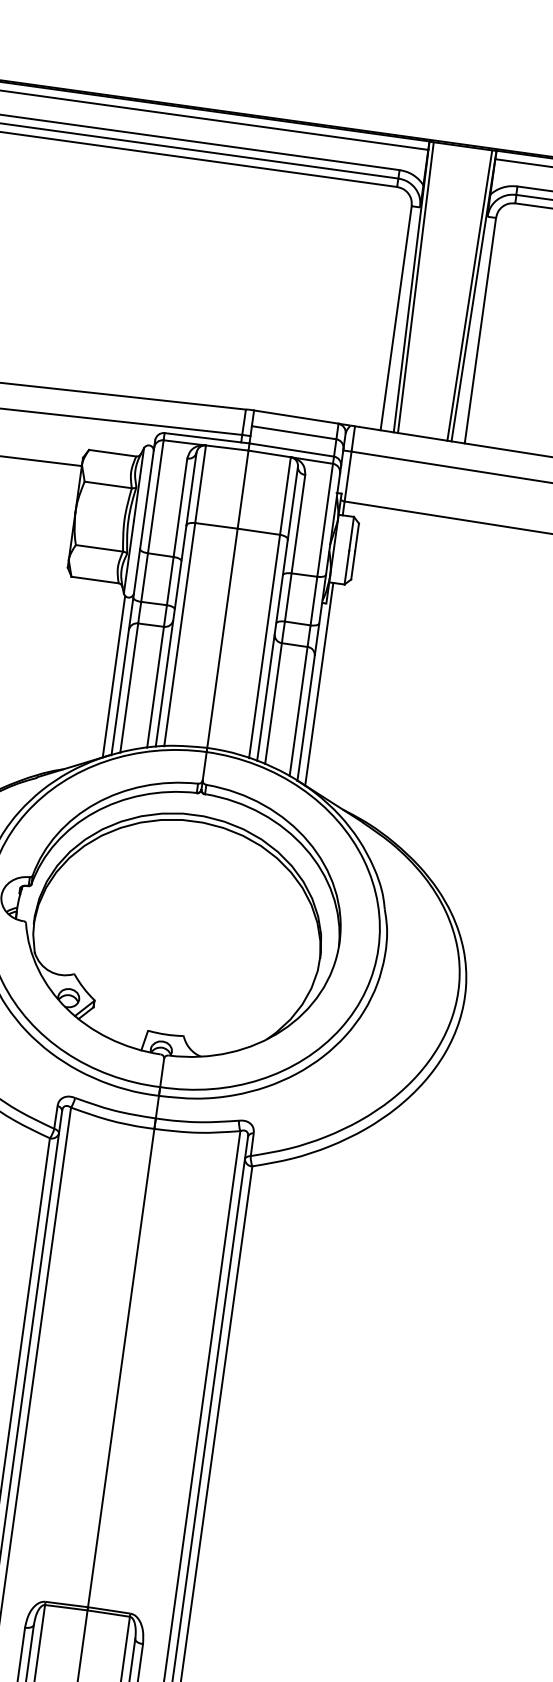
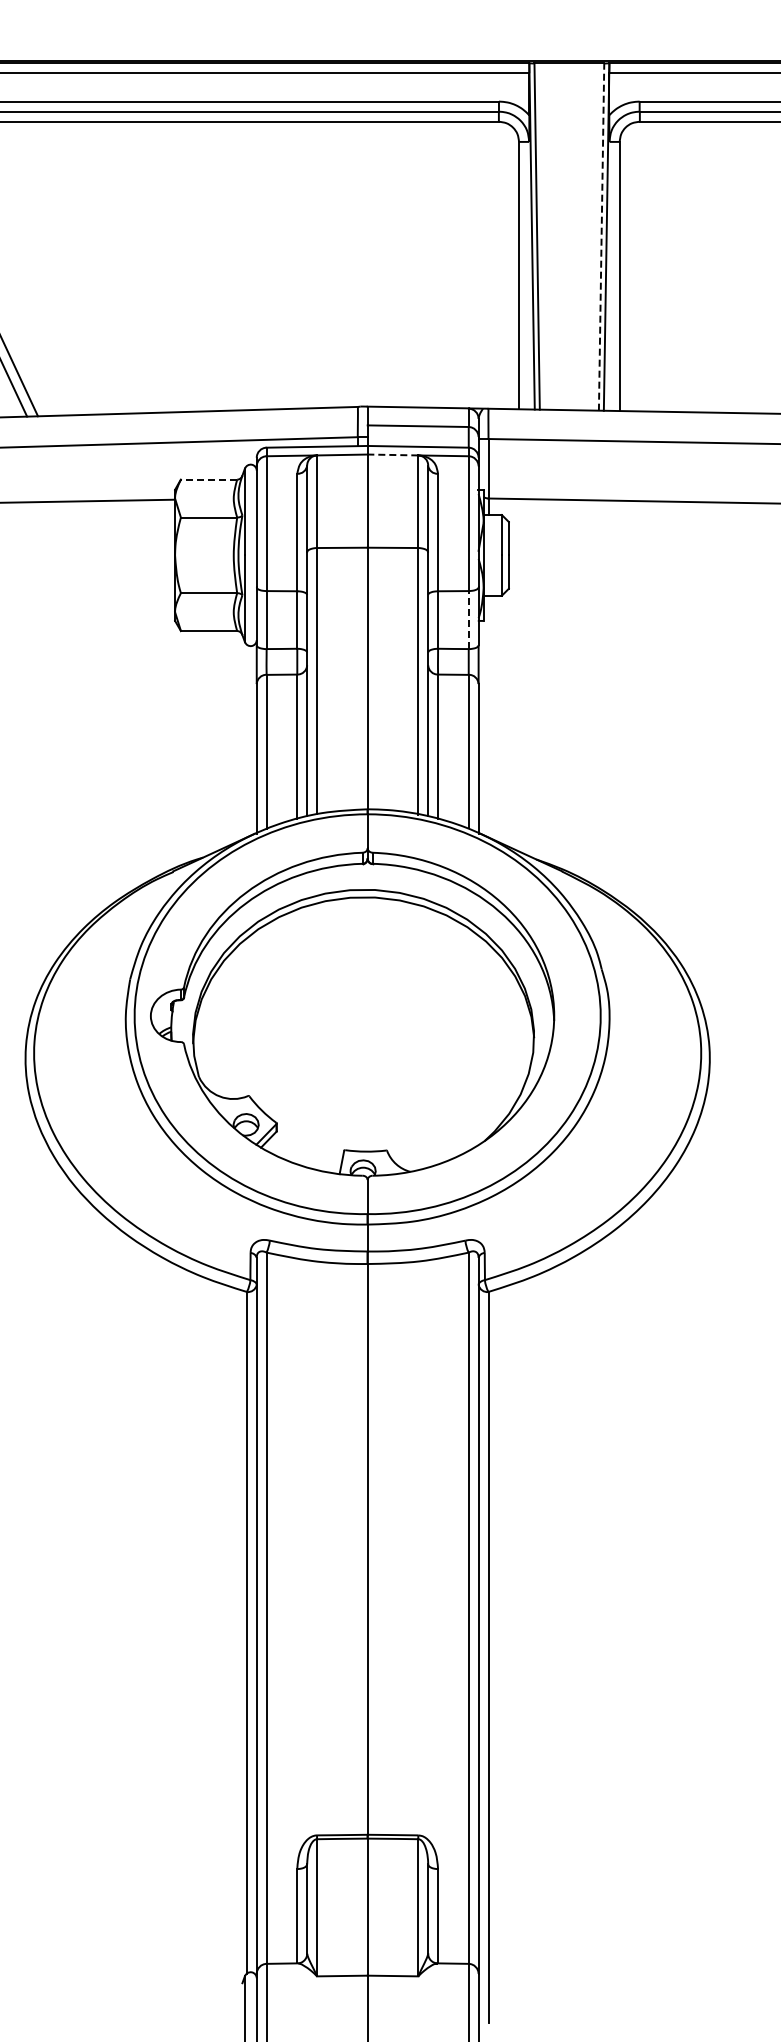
line: (469, 295) -> (601, 237), solid -> dashed
line: (112, 453) -> (208, 479), solid -> dashed
line: (269, 453) -> (392, 454), solid -> dashed
line: (313, 601) -> (468, 620), solid -> dashed
line: (113, 676) -> (246, 740), removed
line: (319, 684) -> (488, 716), removed

